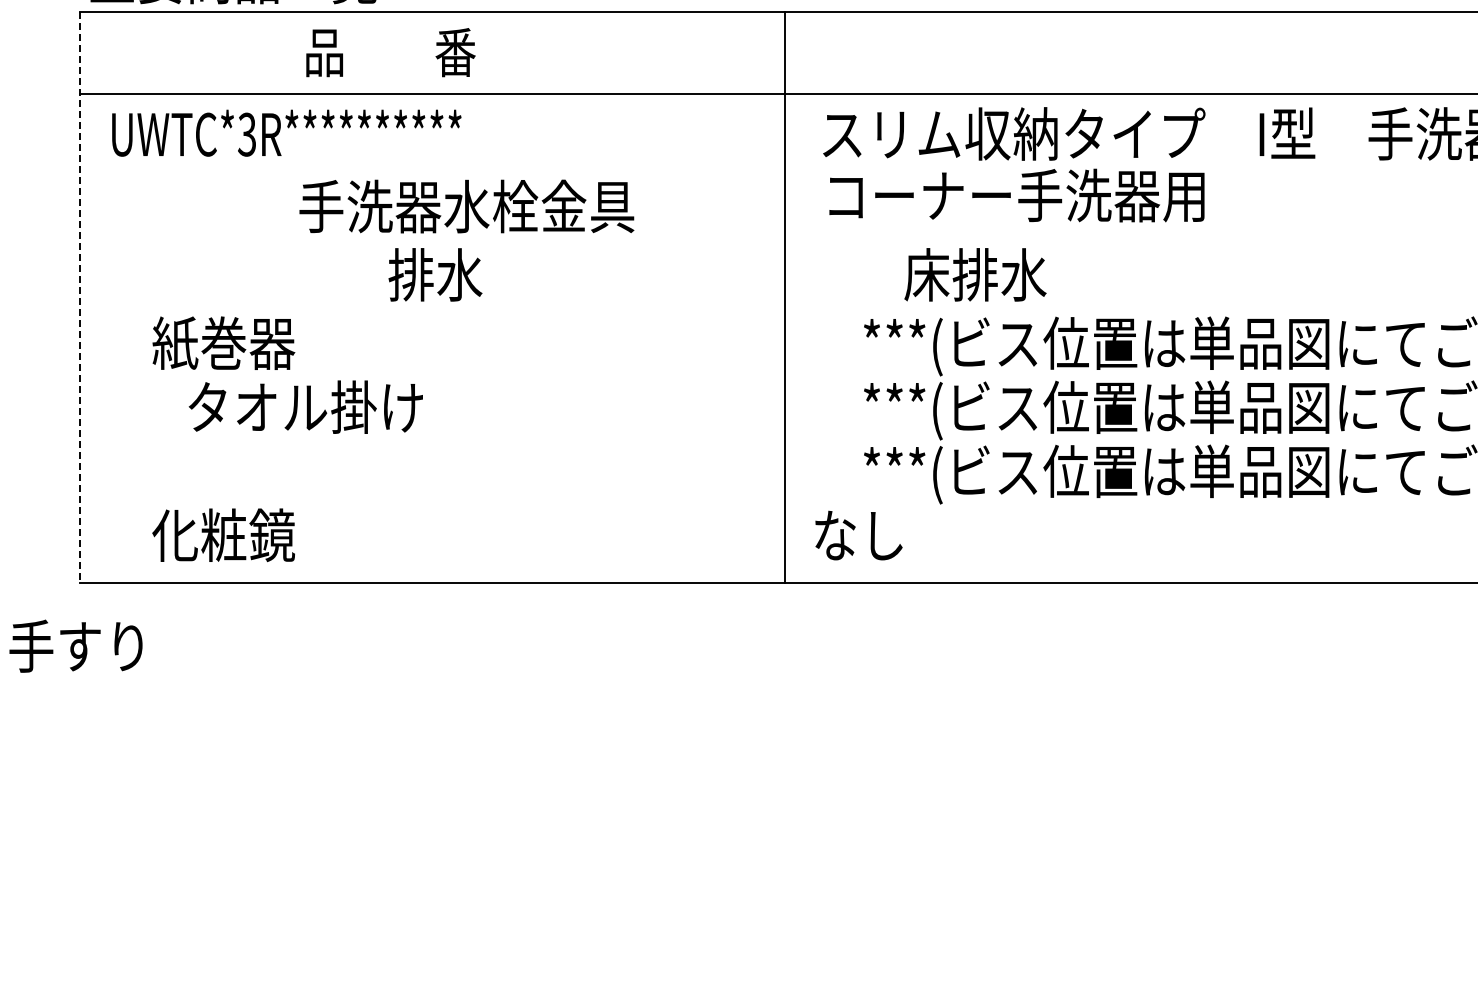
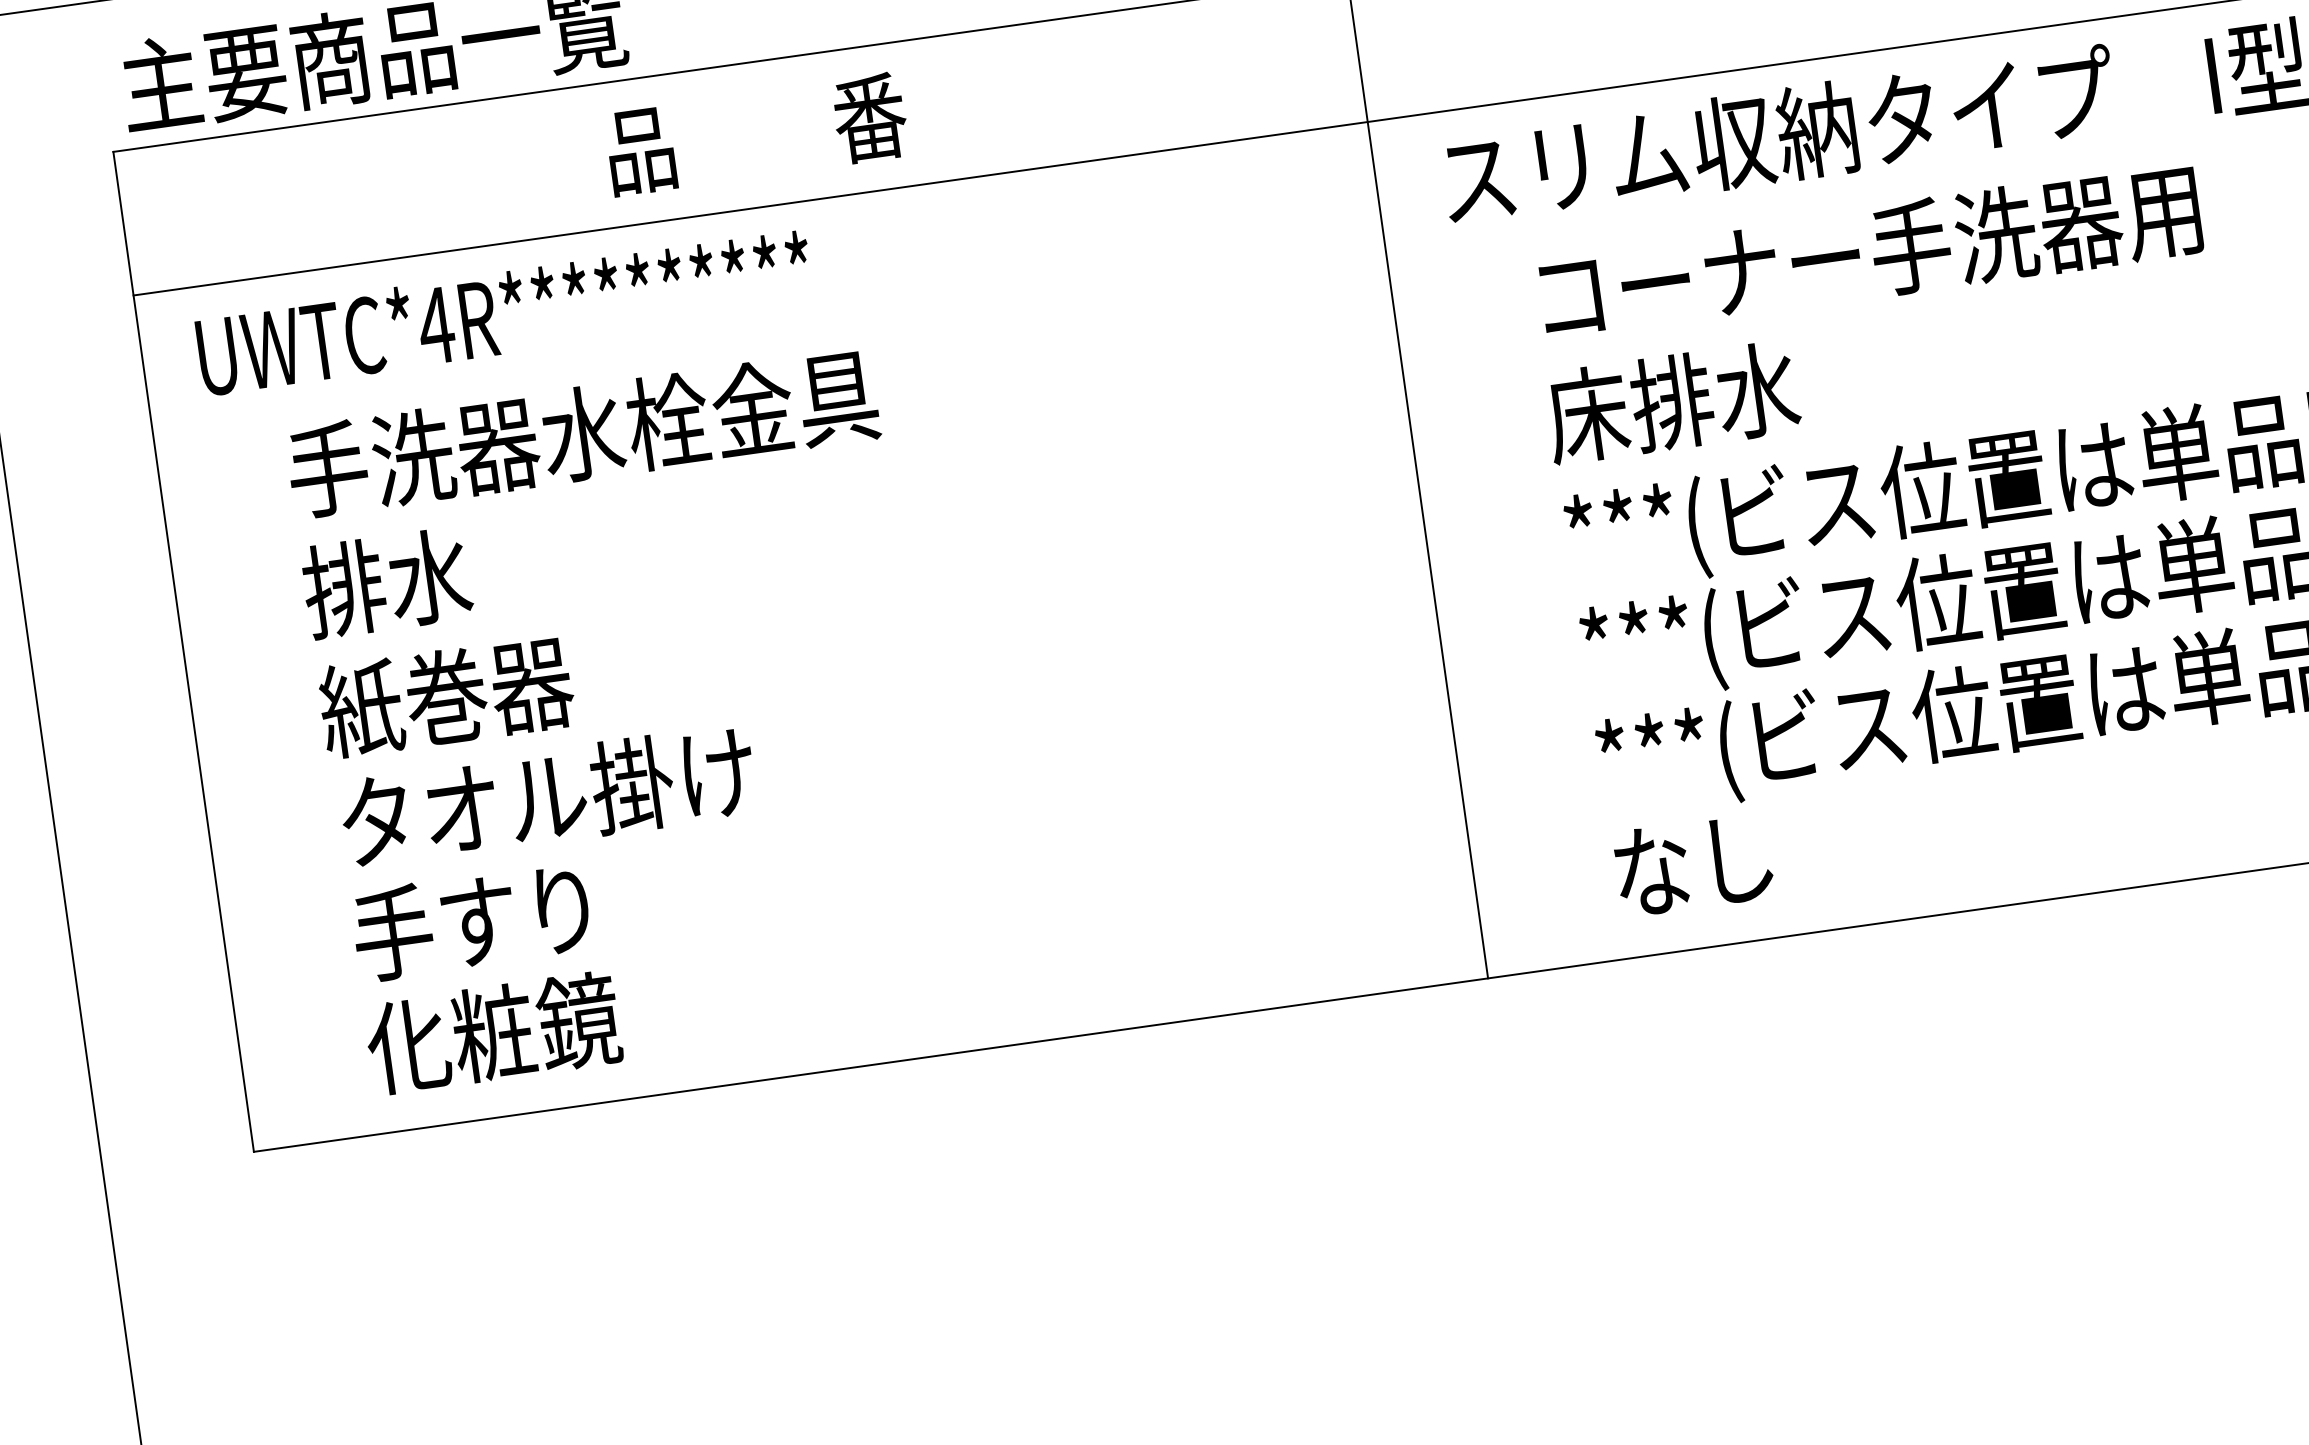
text: (390, 52) -> (756, 133), moved
text: (246, 134) -> (434, 325), UWTC*3R********** -> UWTC*4R**********
text: (1016, 195) -> (1869, 252), moved
text: (466, 206) -> (582, 433), moved
text: (435, 274) -> (386, 582), moved
text: (975, 274) -> (1672, 401), moved
line: (80, 297) -> (184, 651), dashed -> solid
text: (305, 406) -> (547, 795), moved
text: (858, 535) -> (1692, 864), moved
text: (75, 645) -> (470, 920), moved

